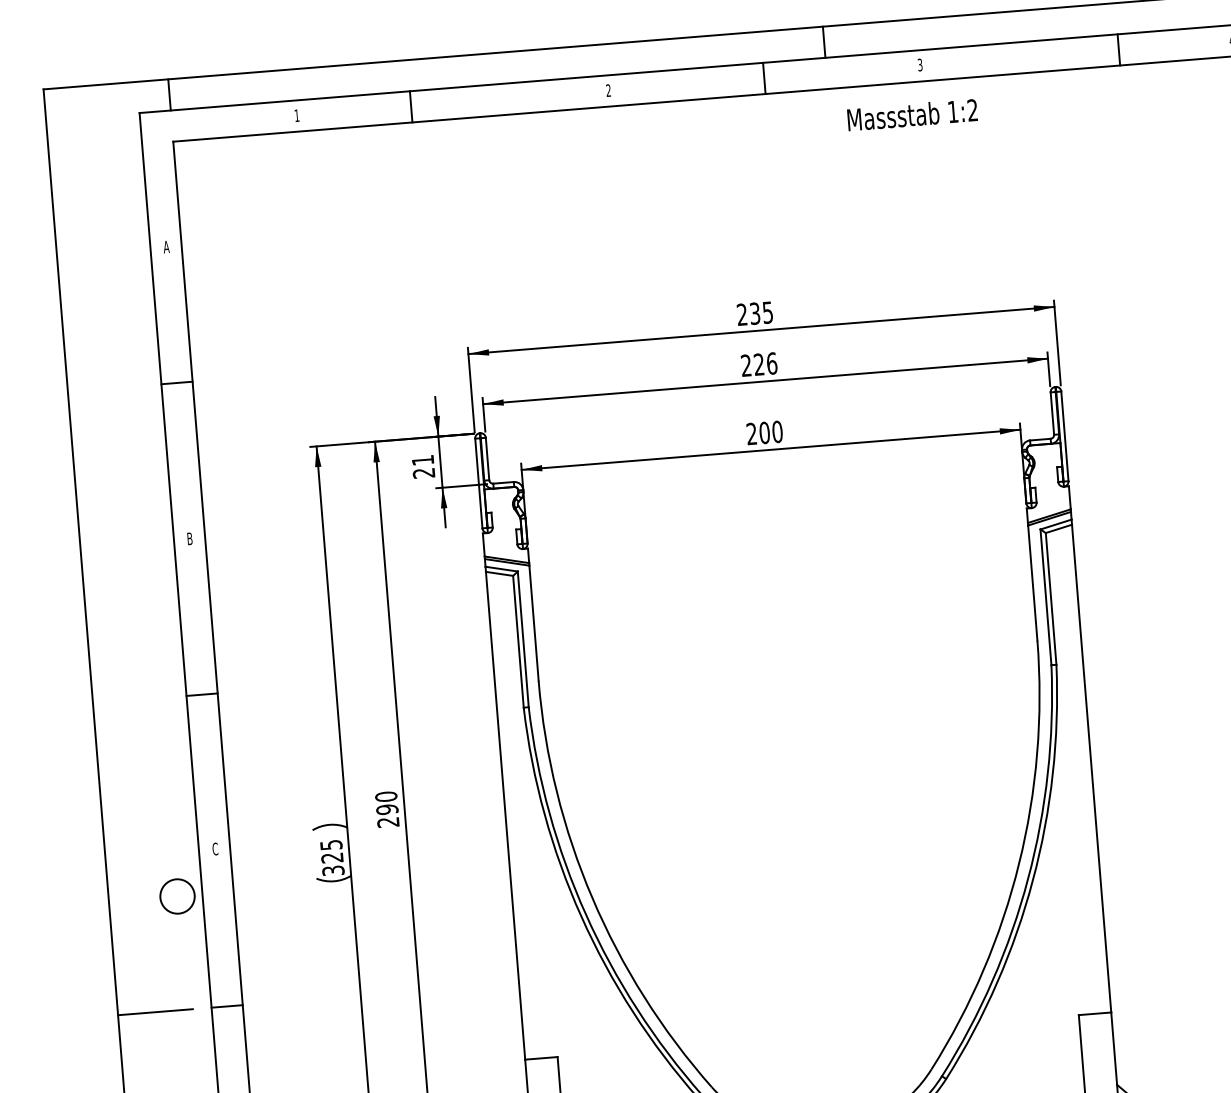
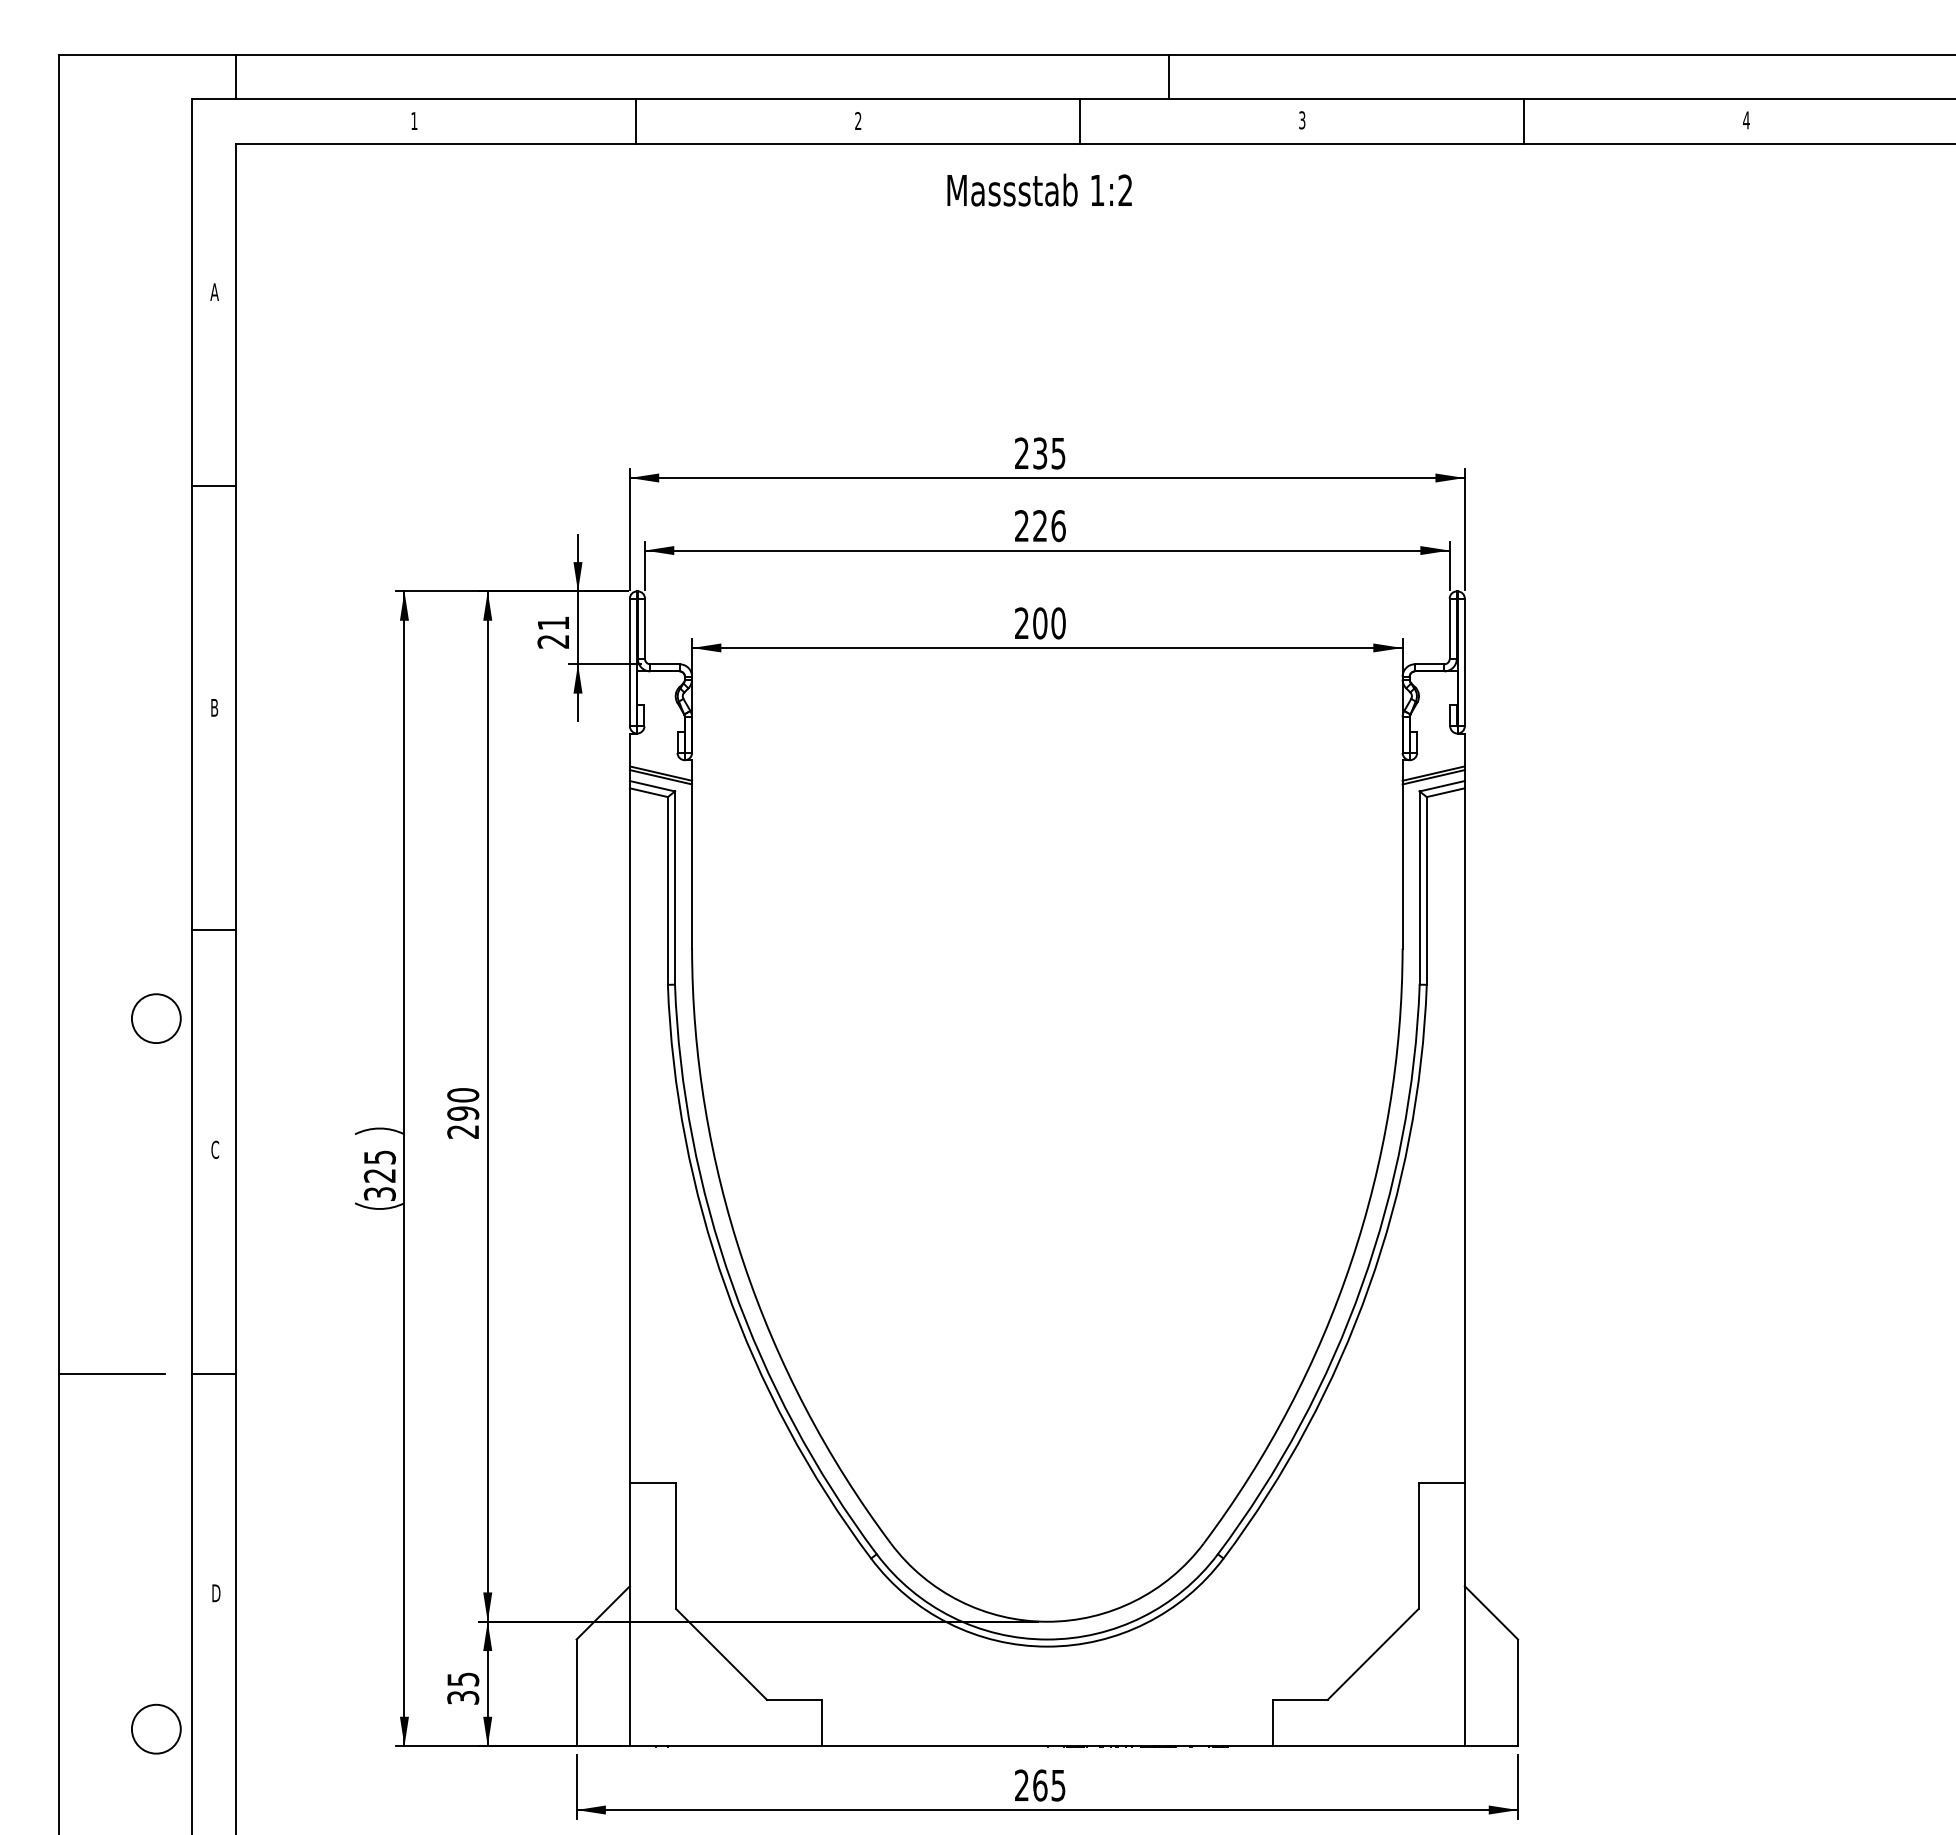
line: (1119, 49) -> (1524, 121), moved
line: (411, 106) -> (636, 121), moved
text: (912, 114) -> (1039, 189), moved
circle: (177, 896) -> (156, 1018), moved

